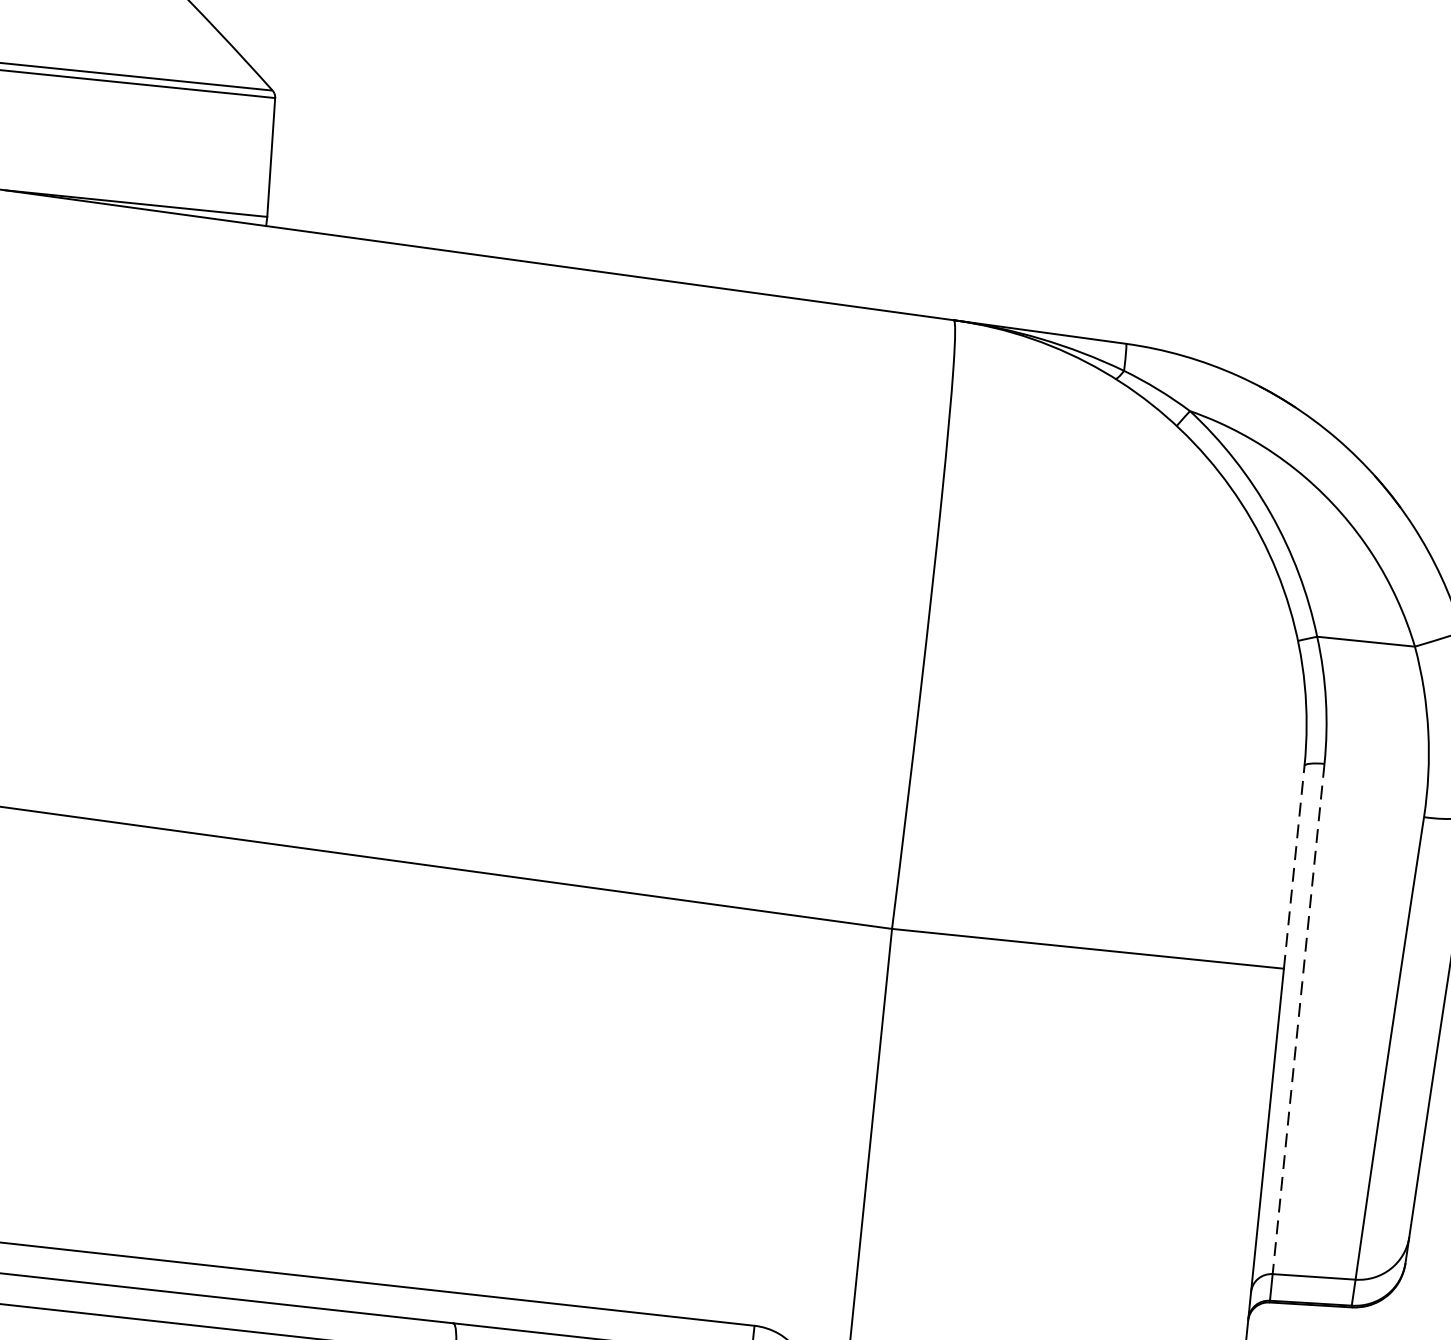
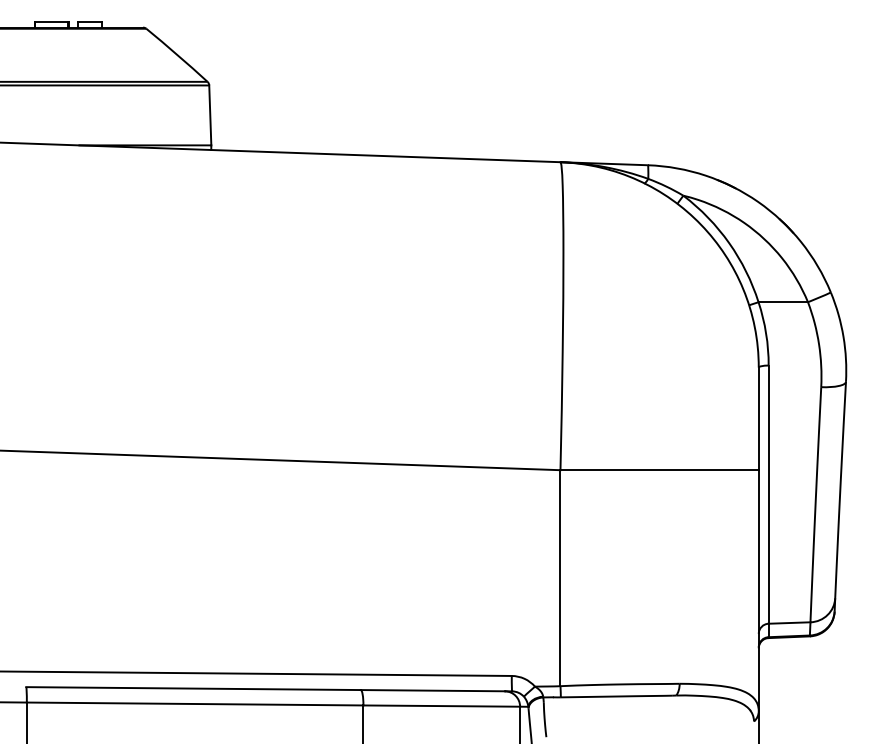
line: (1293, 866) -> (758, 418), dashed -> solid
line: (1298, 1020) -> (768, 495), dashed -> solid

